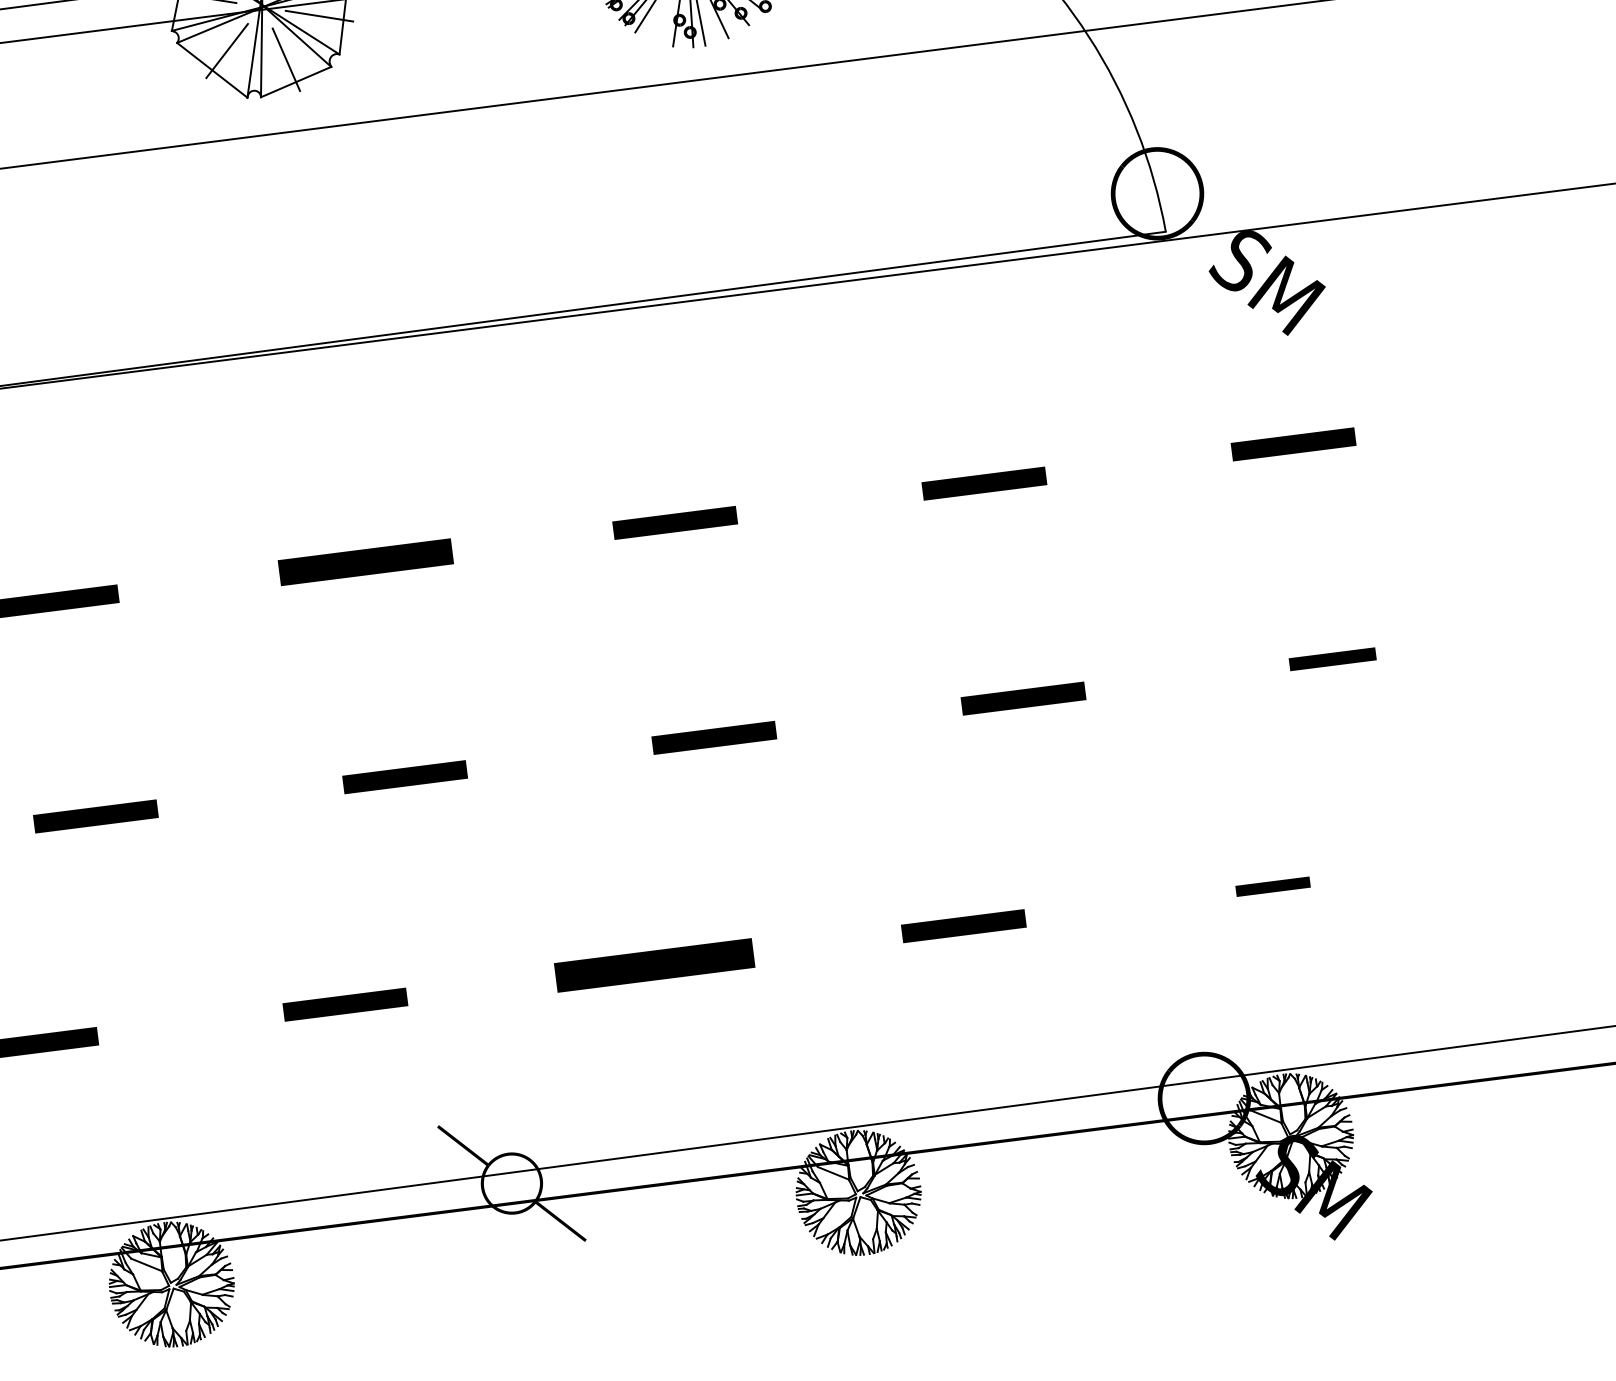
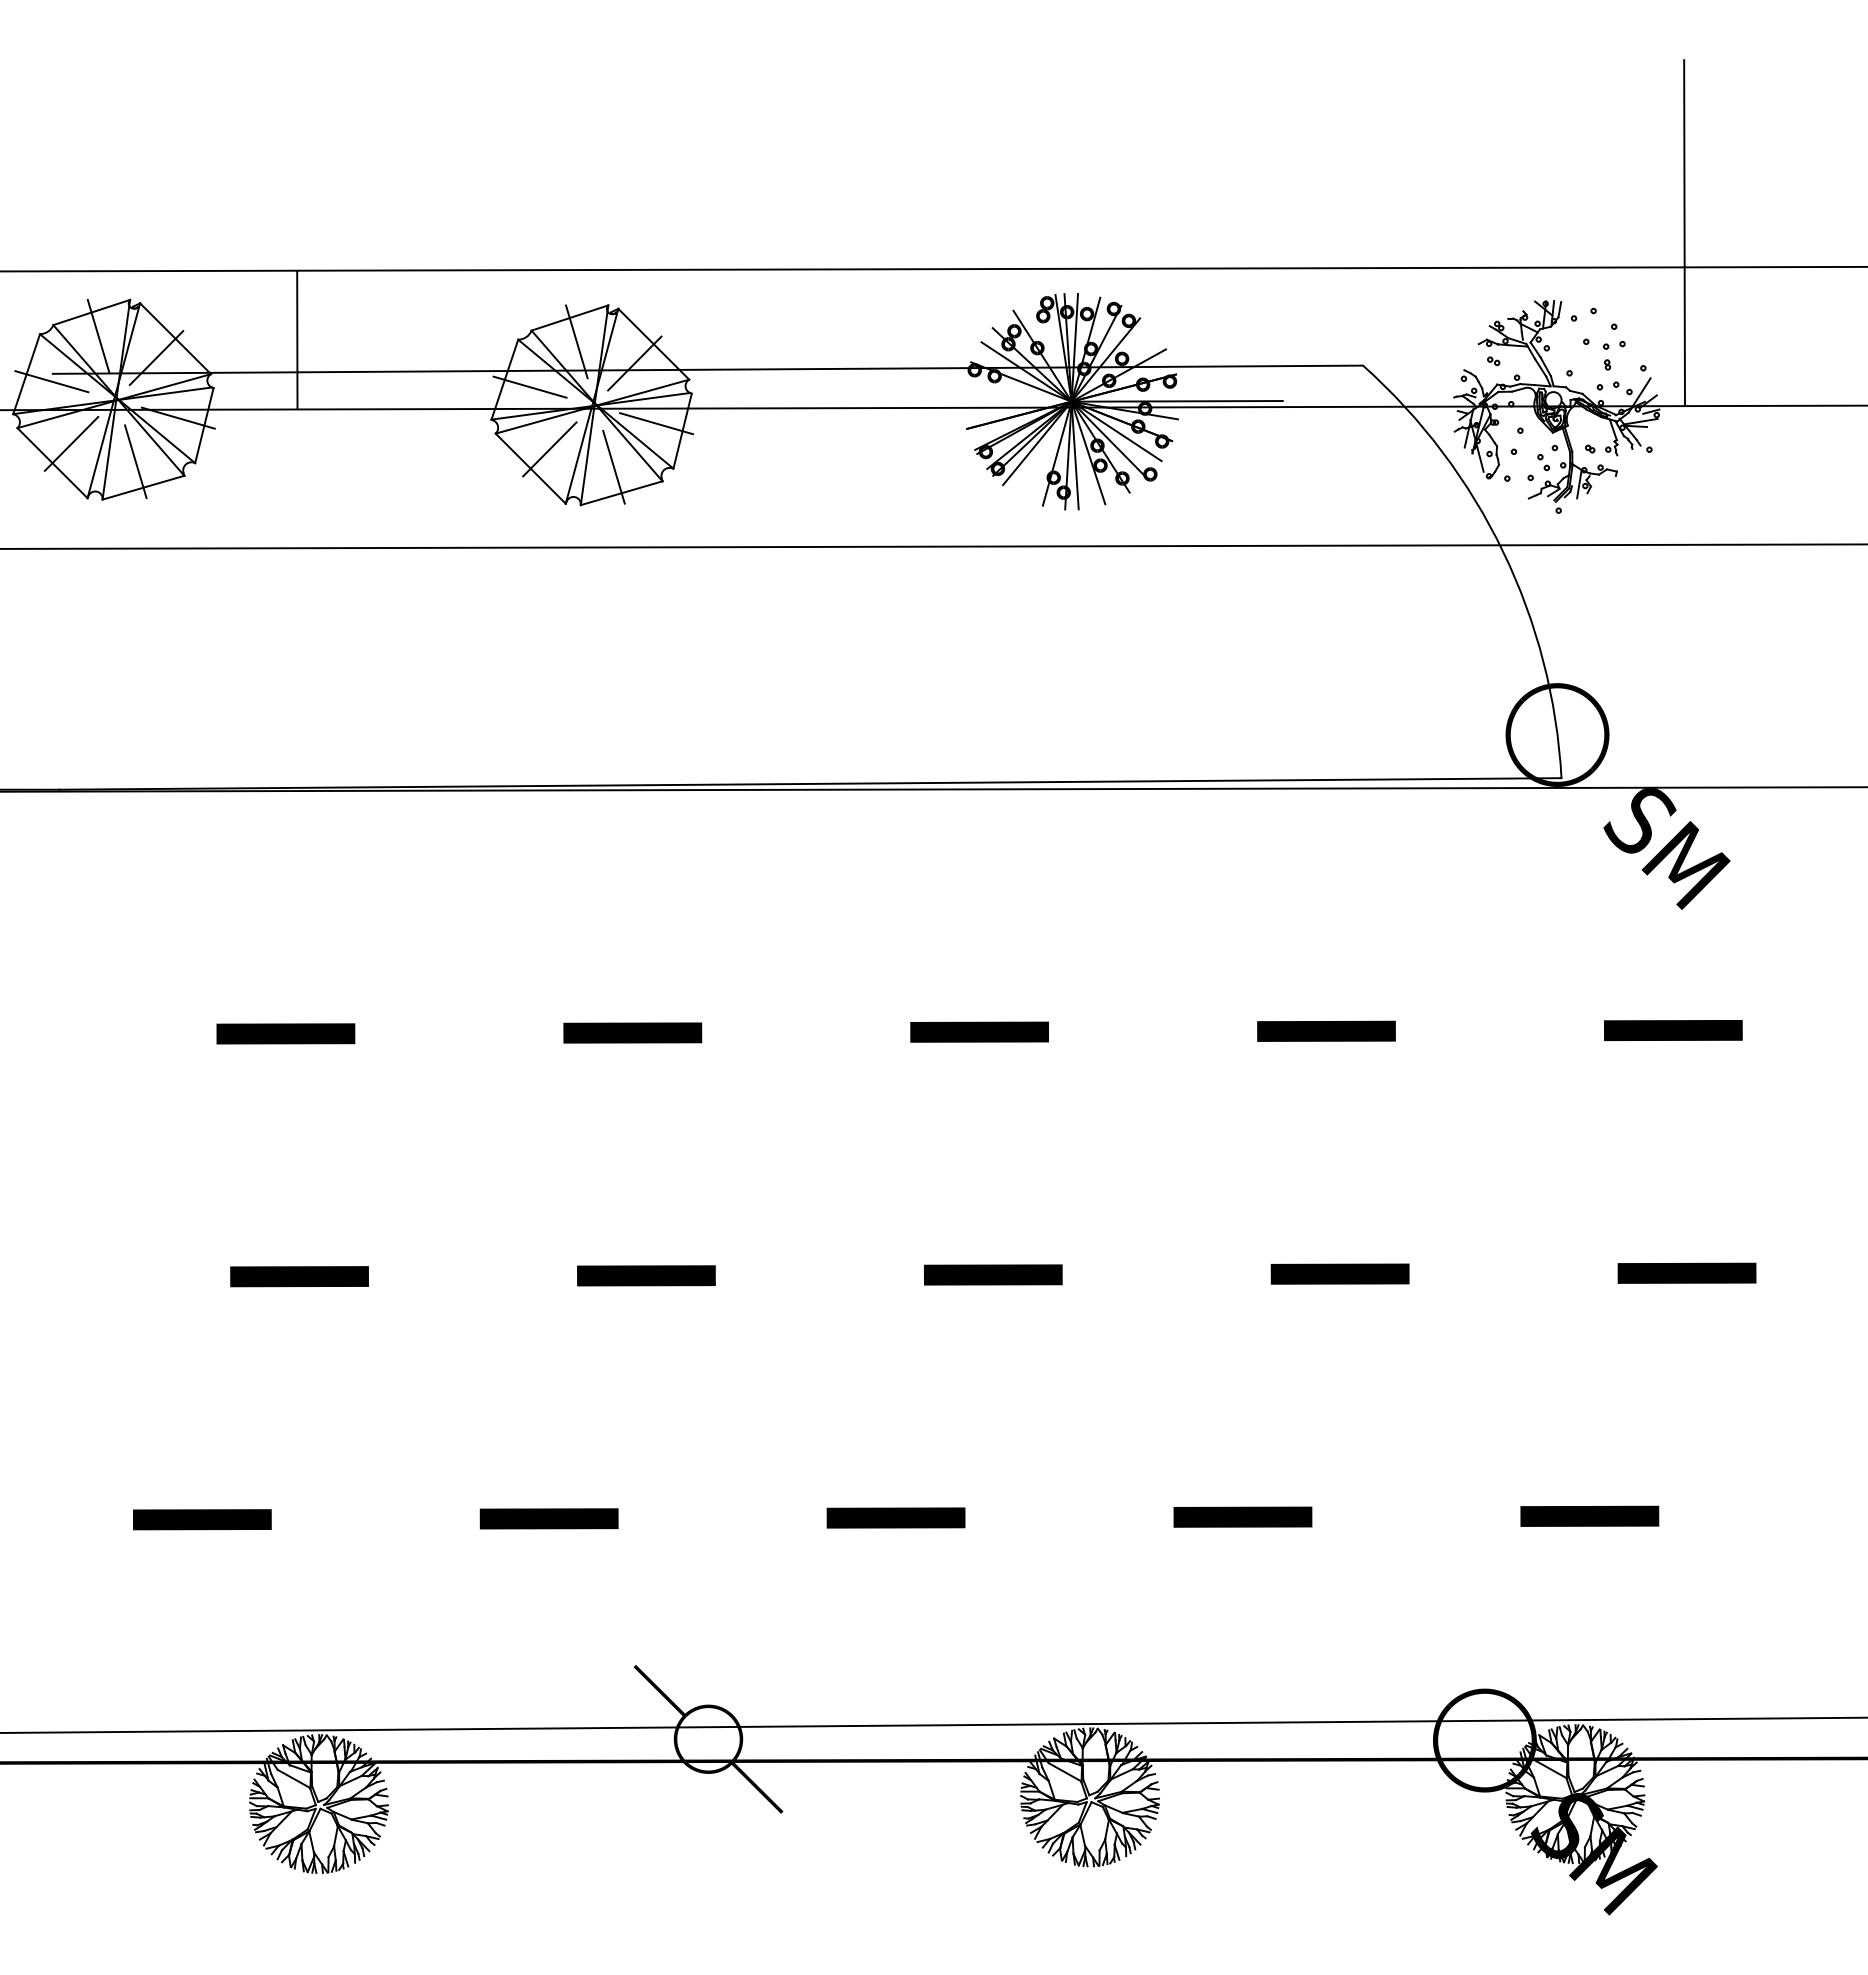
part: (365, 561) -> (632, 1032), size x0.71
part: (1332, 658) -> (1686, 1272), size x1.43
part: (1272, 886) -> (1589, 1515), size x1.67
part: (654, 965) -> (895, 1517), size x0.62

